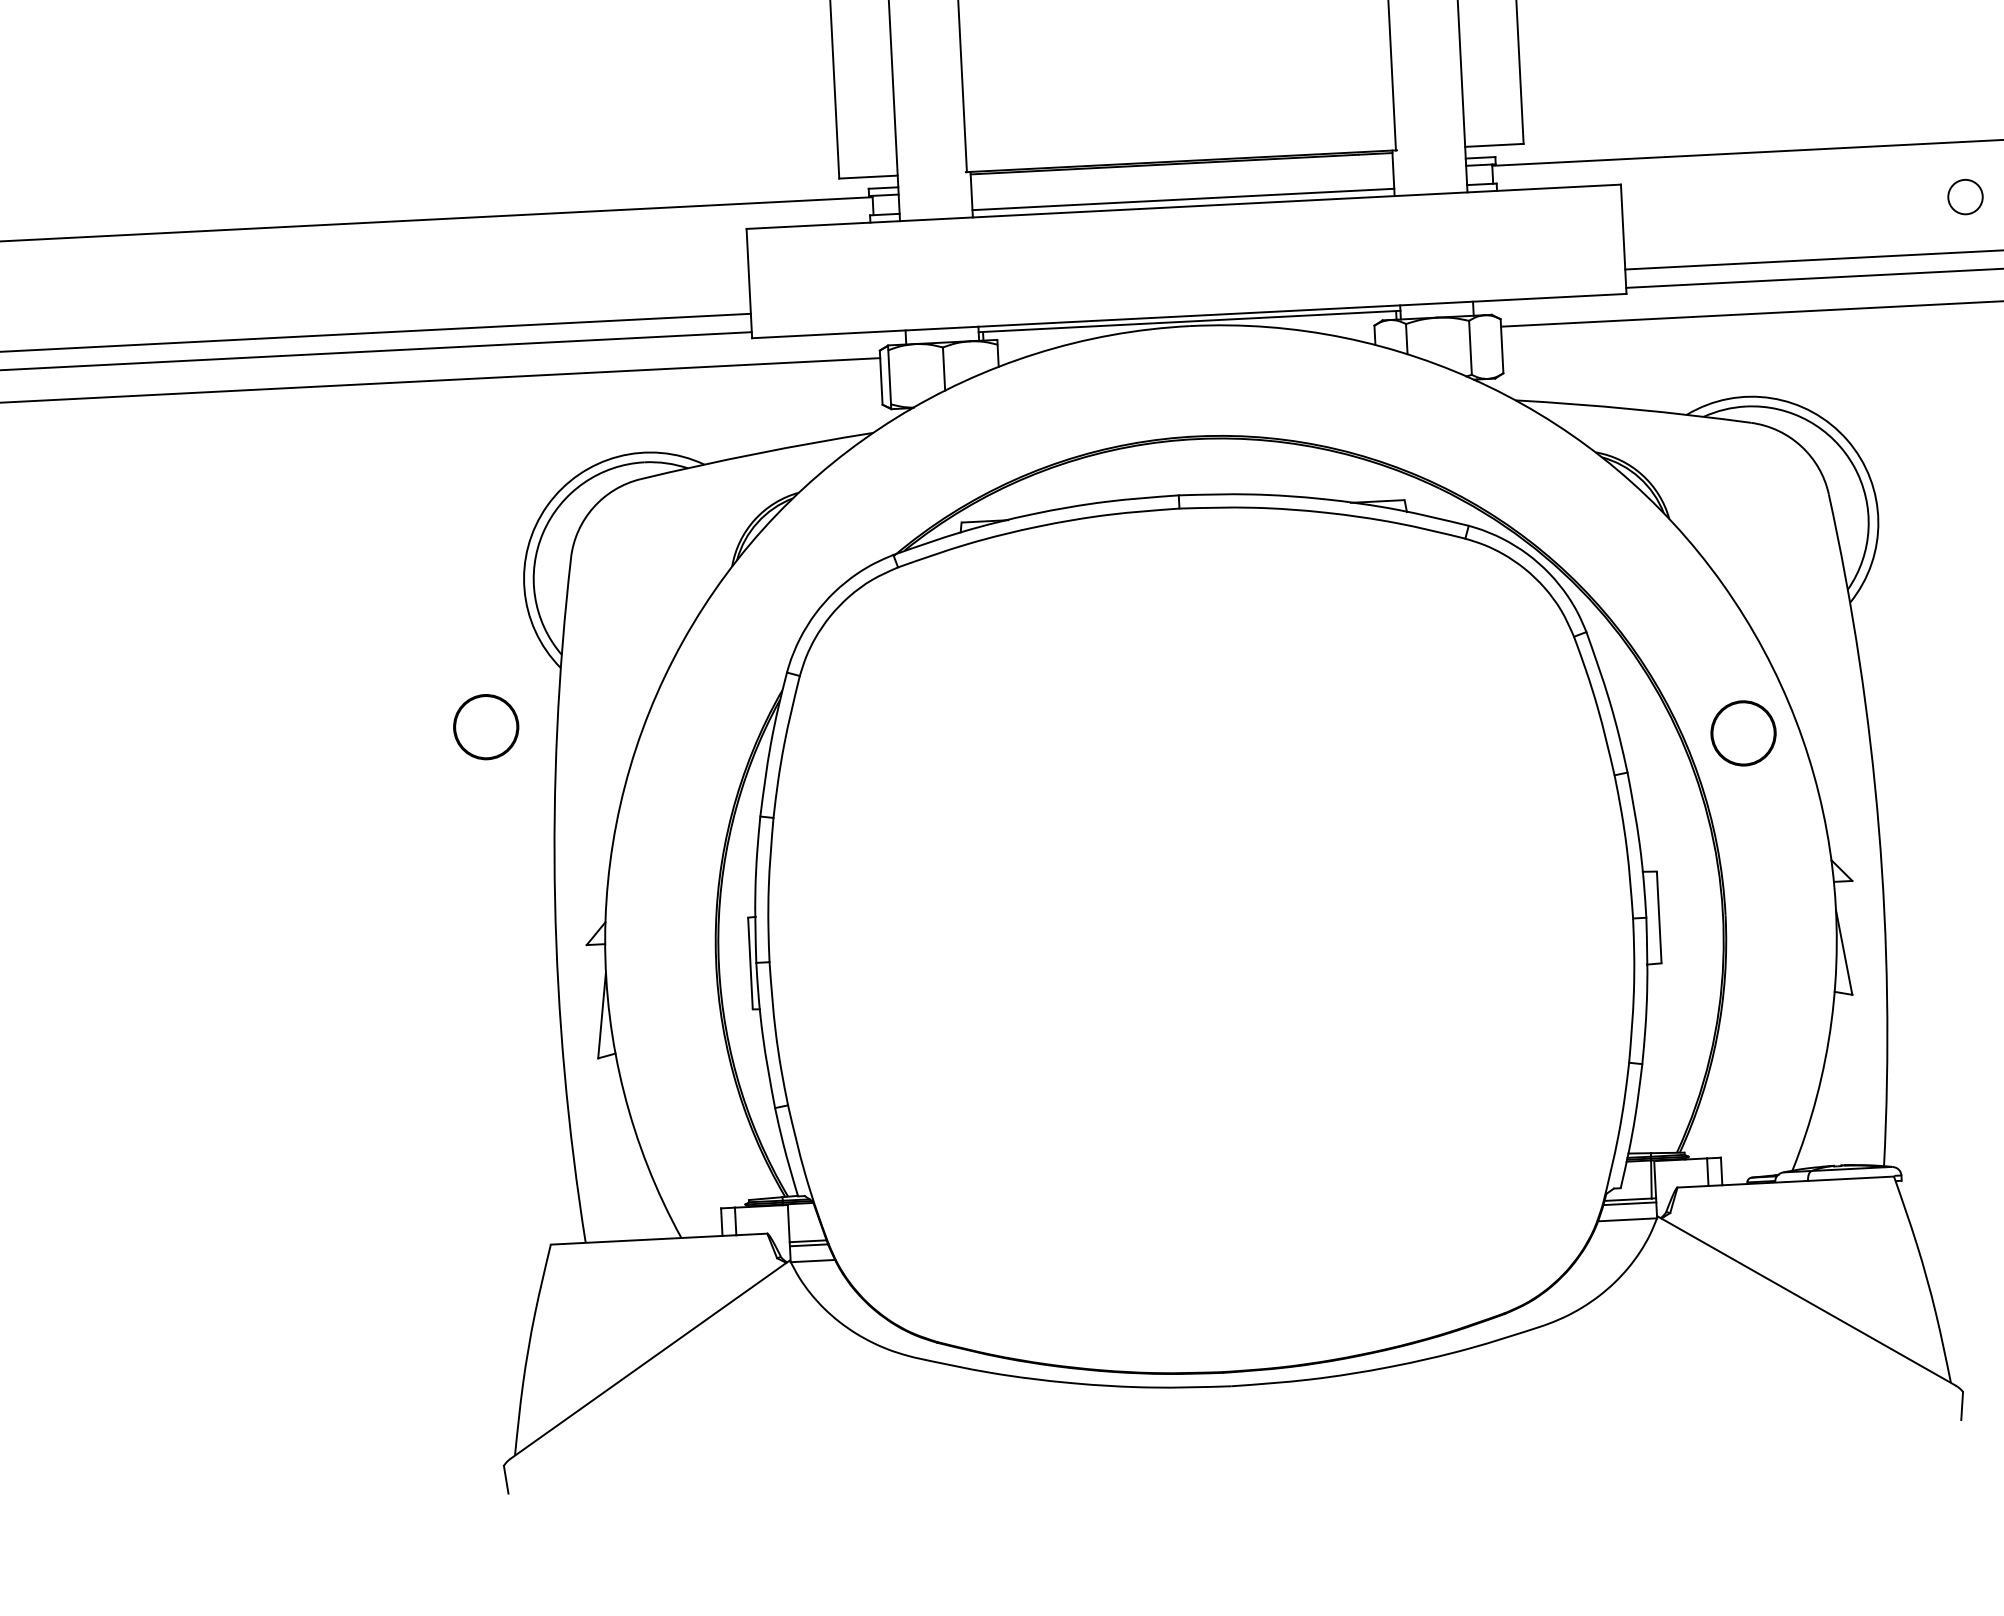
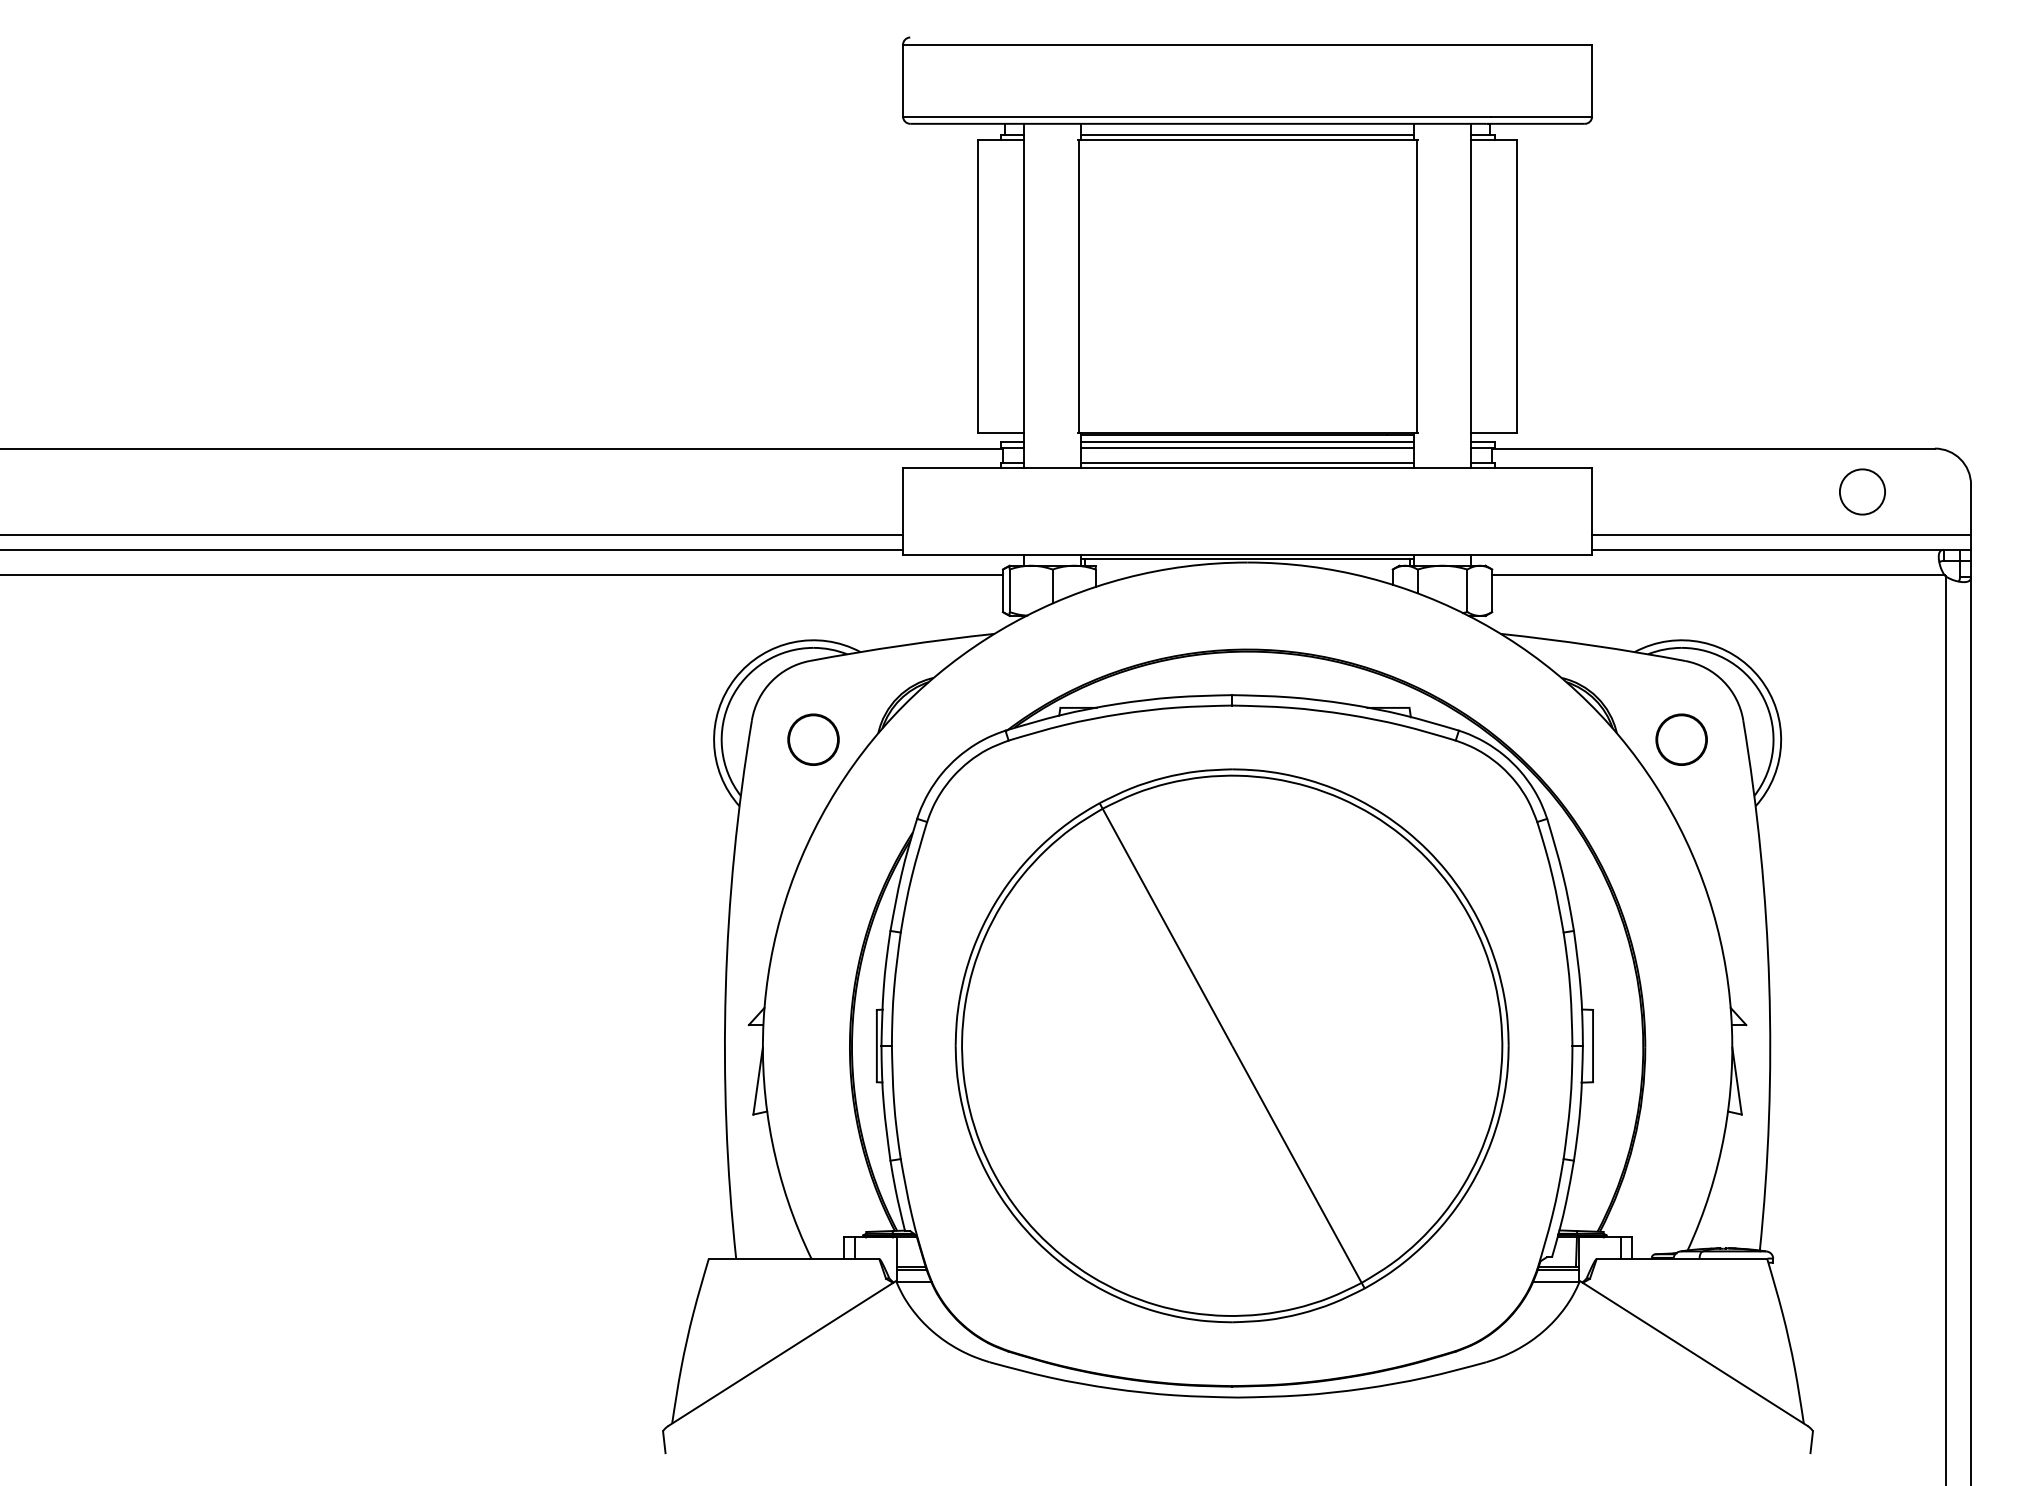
line: (1181, 172) -> (1247, 441), added
line: (1182, 180) -> (1247, 447), added
circle: (1965, 196) -> (1862, 491), size x1.67
circle: (486, 726) -> (813, 739), moved
circle: (1743, 733) -> (1681, 739), moved
part: (1200, 939) -> (1231, 1045), added

